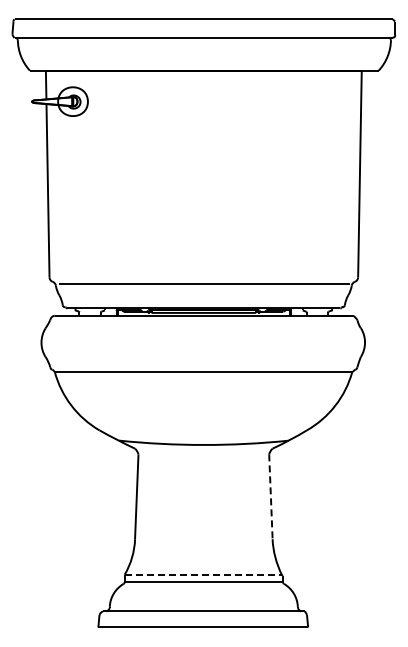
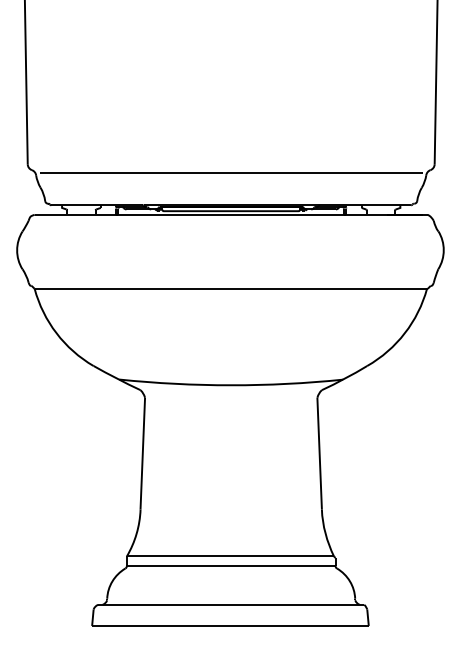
line: (270, 497) -> (319, 454), dashed -> solid
line: (203, 574) -> (230, 556), dashed -> solid

